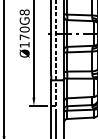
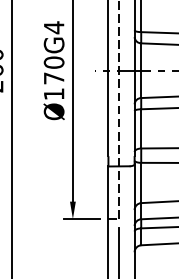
text: (24, 12) -> (53, 27), Ø170G8 -> Ø170G4

